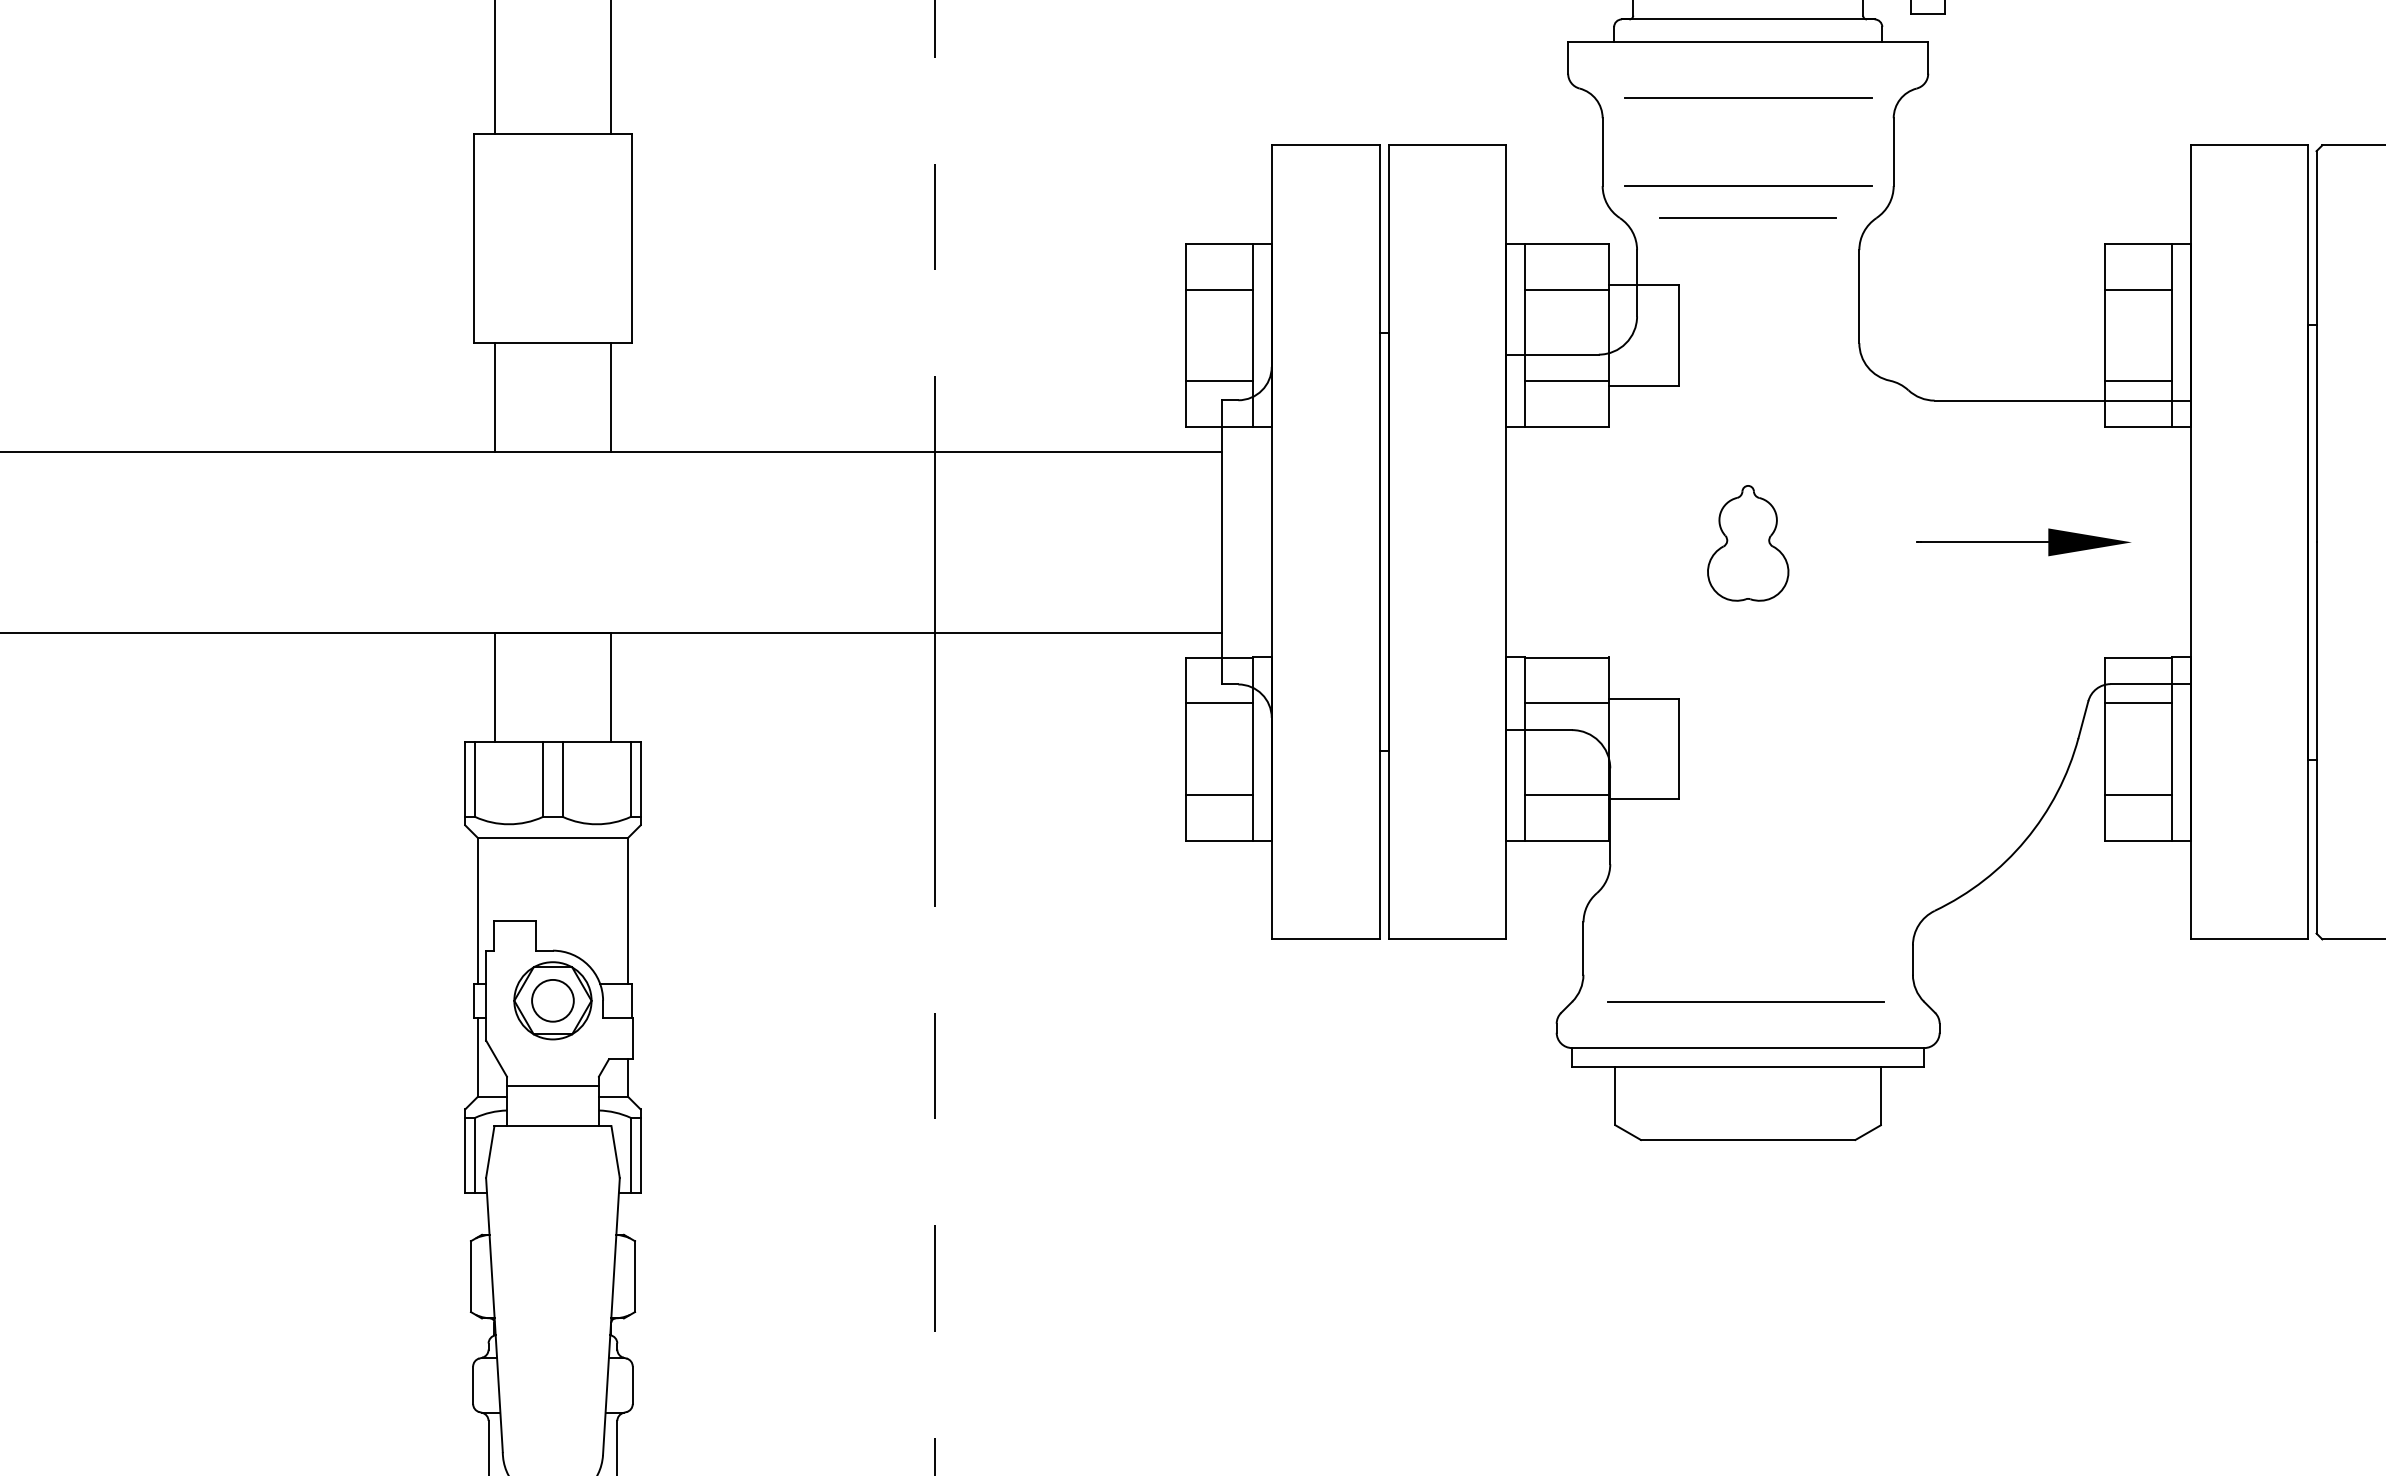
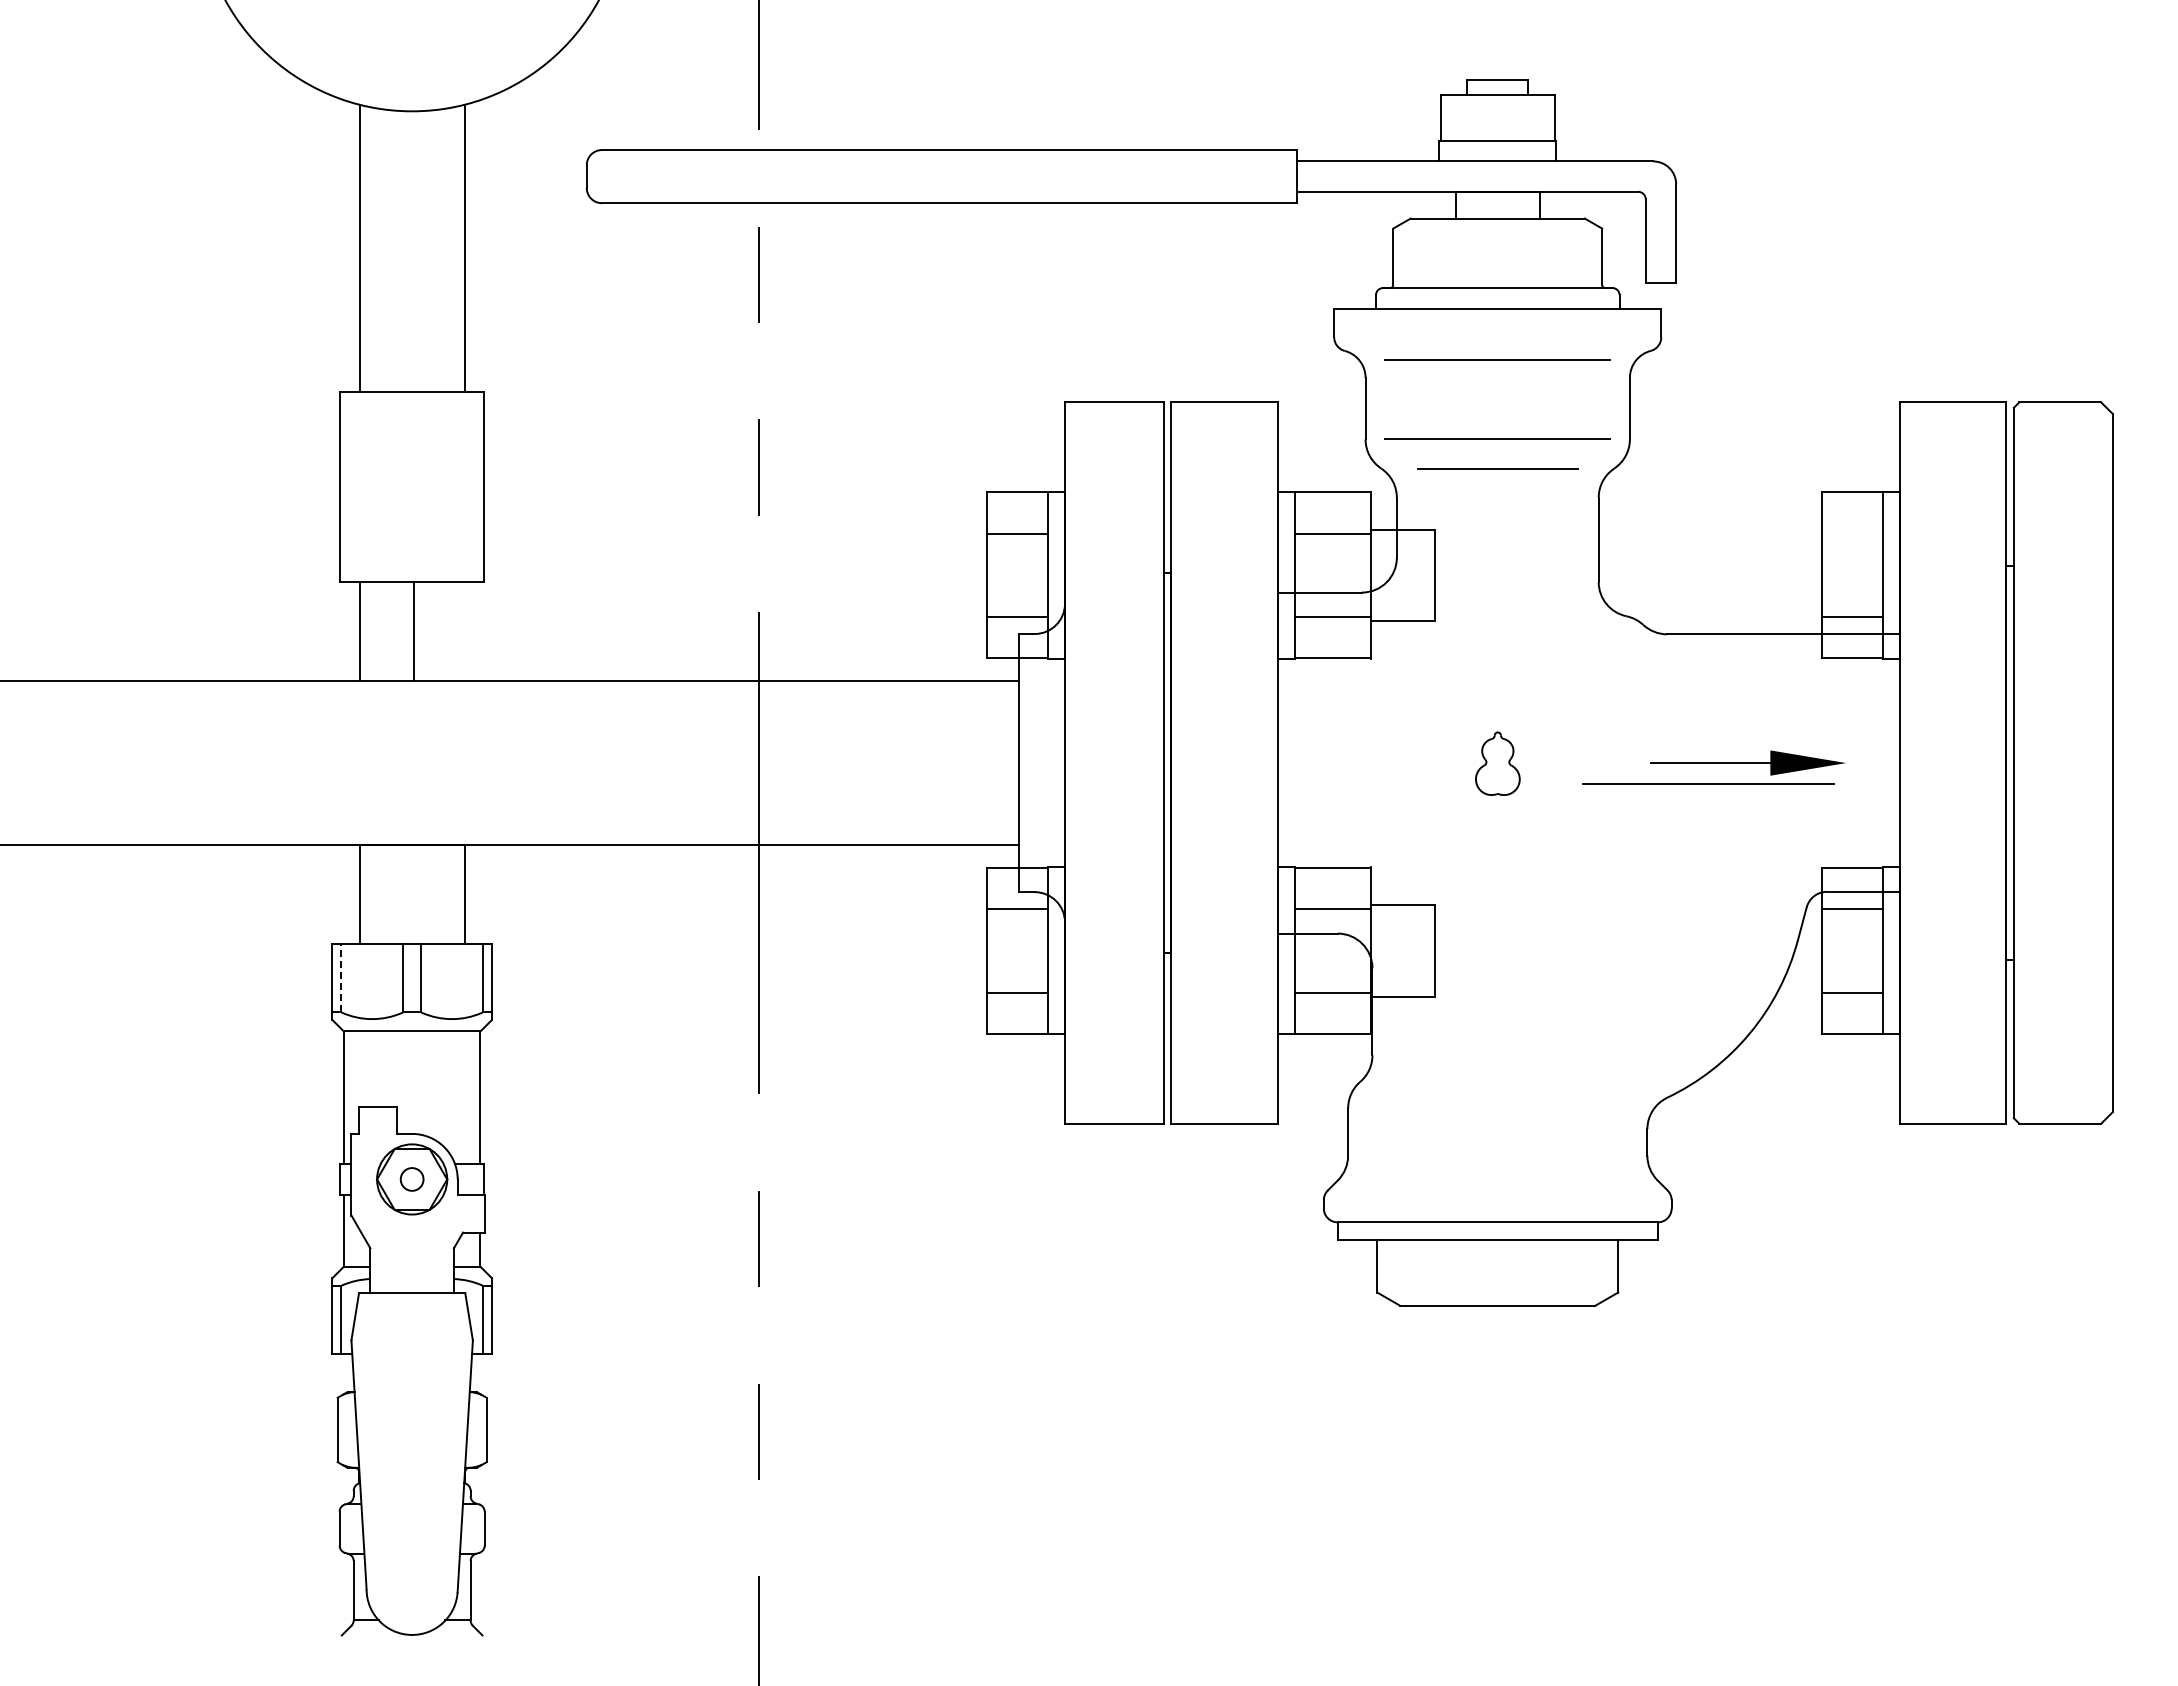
line: (2137, 289) -> (1851, 533), removed
line: (610, 397) -> (413, 631), moved
part: (1747, 542) -> (1497, 763), size x0.6
line: (475, 778) -> (341, 977), solid -> dashed
circle: (553, 1000) -> (412, 1179), size x0.6
line: (1745, 1000) -> (1708, 783), moved
line: (552, 1086) -> (411, 1257), removed

